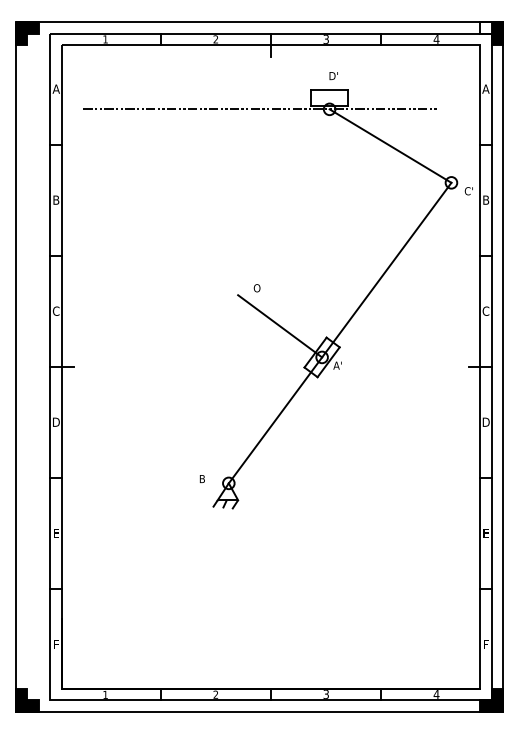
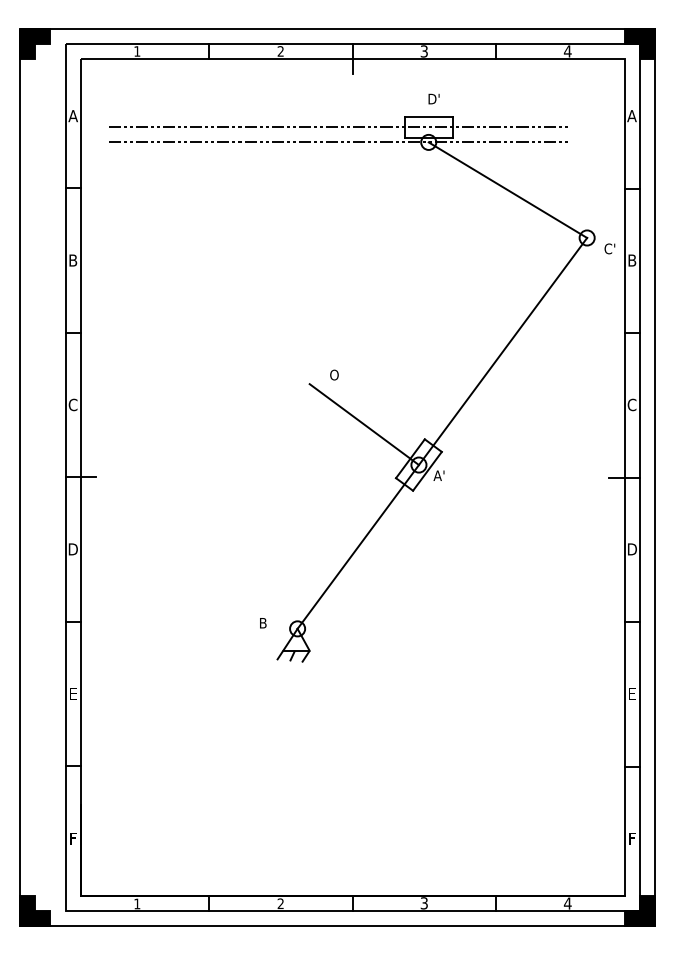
fill: (491, 27) -> (639, 35), added
line: (259, 97) -> (337, 126), added

